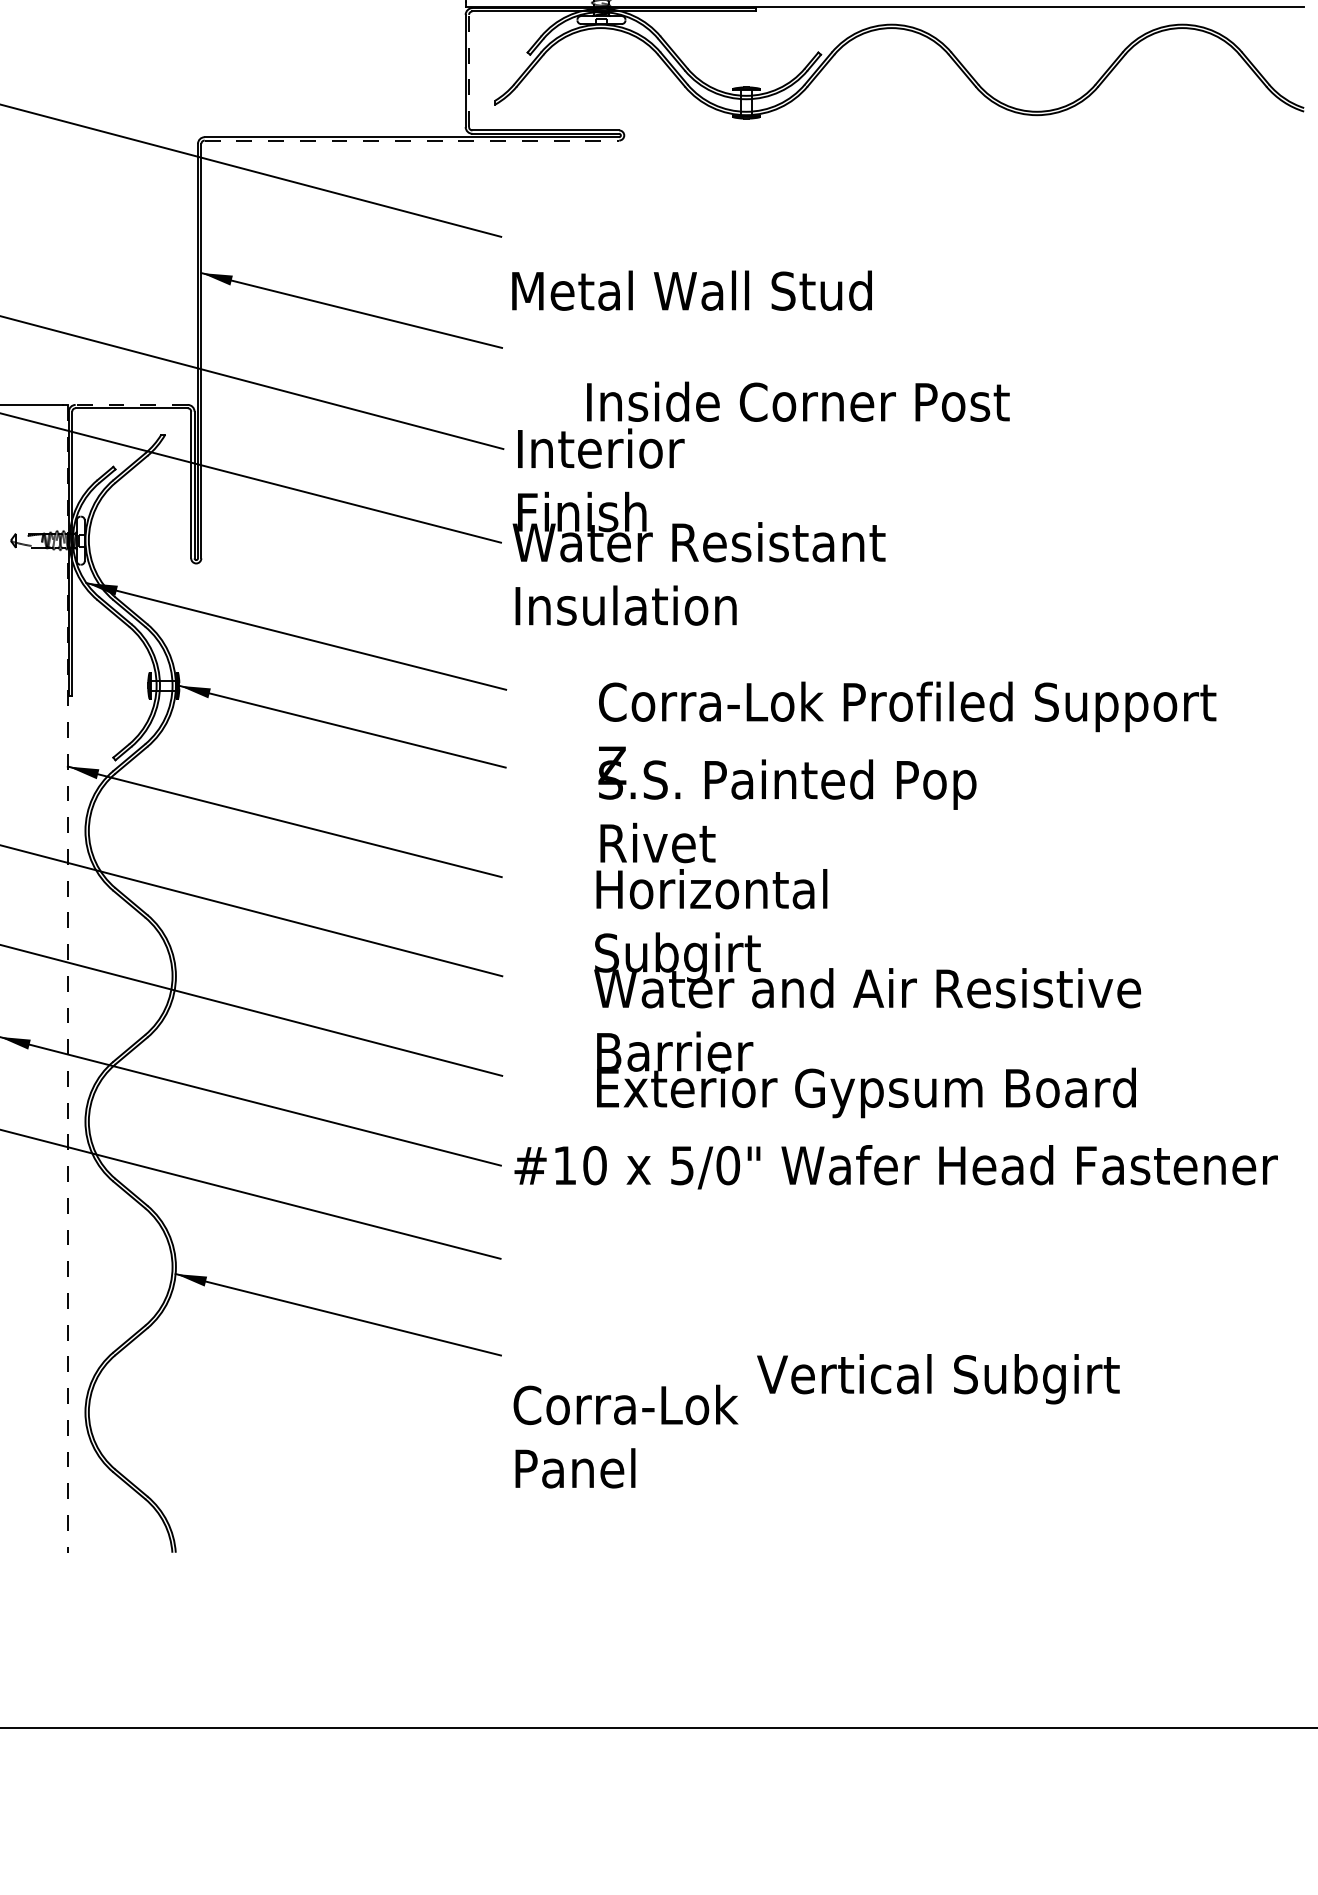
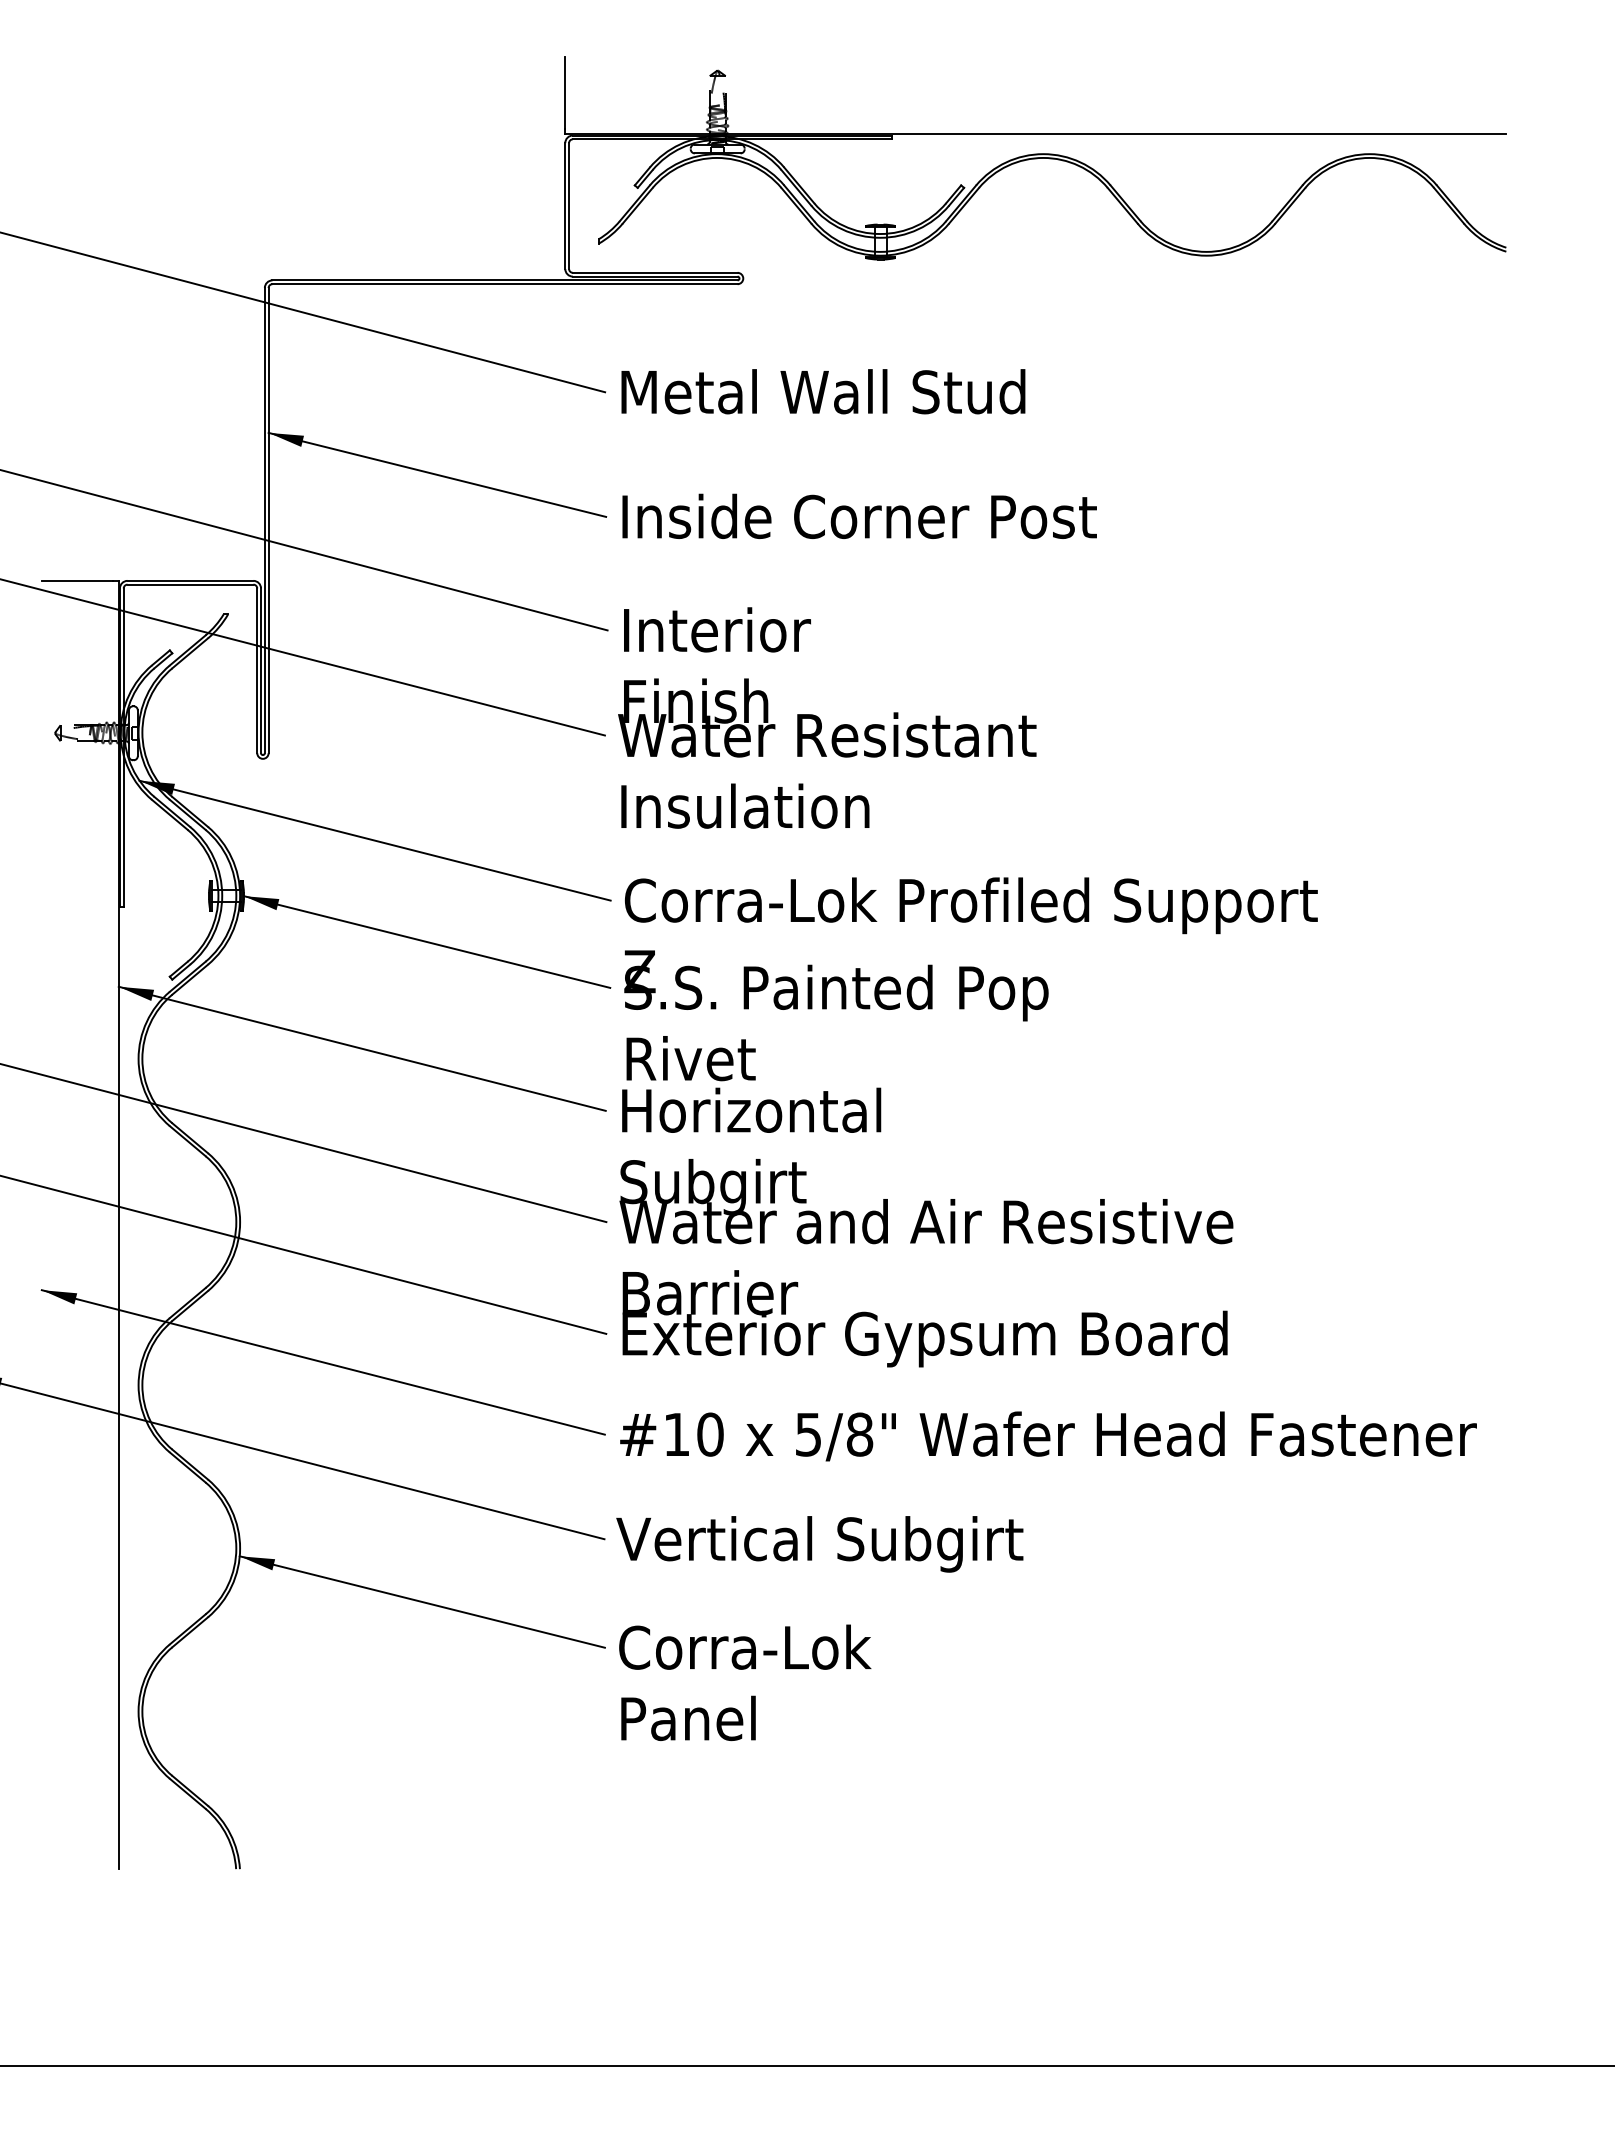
line: (469, 71) -> (569, 206), dashed -> solid
line: (412, 140) -> (505, 284), dashed -> solid
text: (692, 290) -> (823, 391), moved
text: (798, 401) -> (859, 515), moved
line: (131, 404) -> (190, 580), dashed -> solid
text: (905, 899) -> (968, 1122), moved
line: (67, 979) -> (118, 1225), dashed -> solid
text: (727, 1165) -> (859, 1434), 5/0" -> 5/8"
text: (938, 1379) -> (819, 1544), moved
text: (626, 1436) -> (745, 1682), moved

